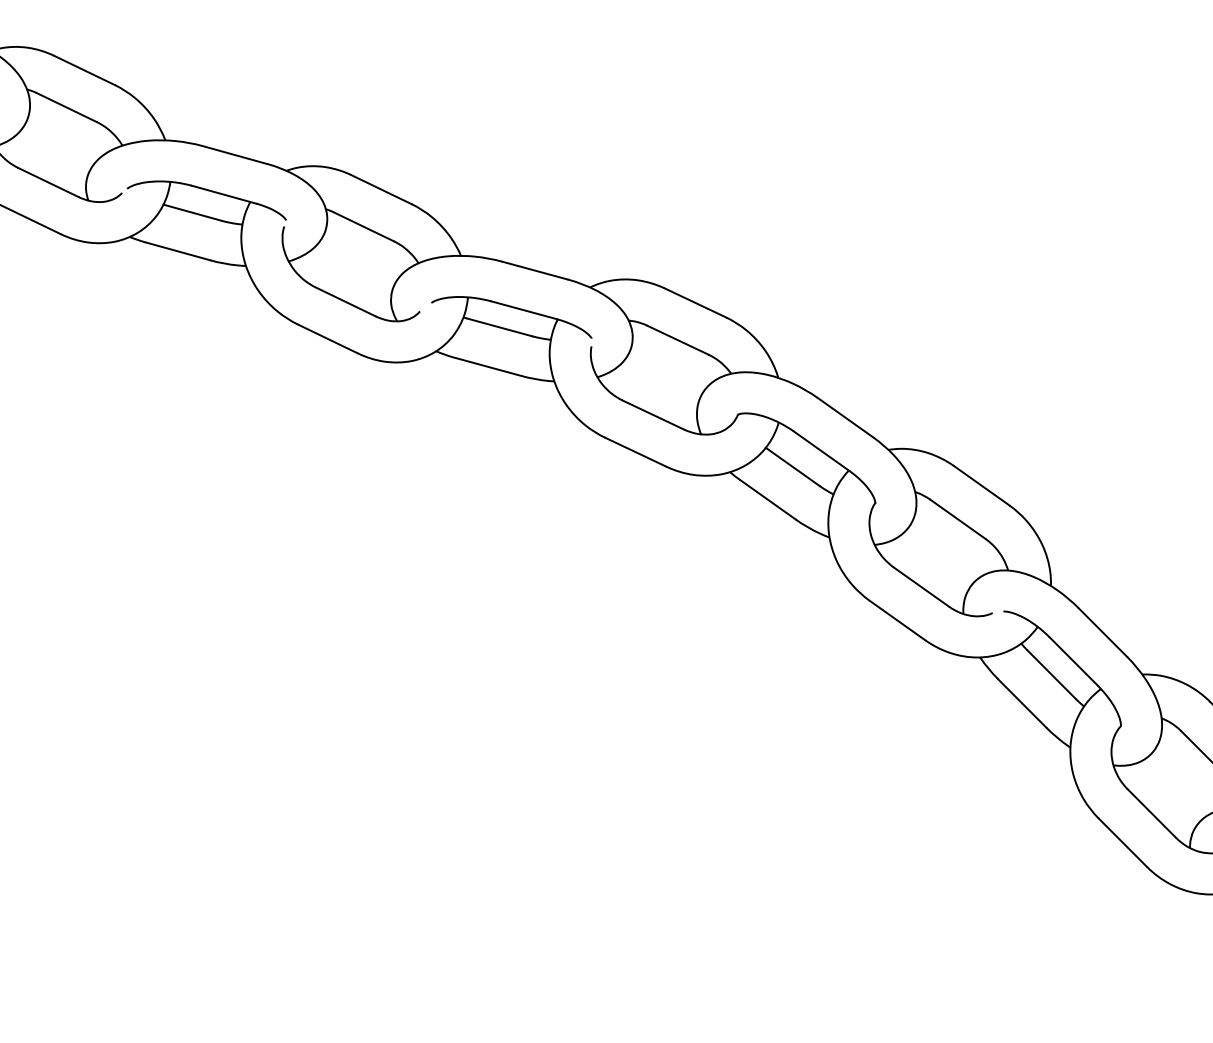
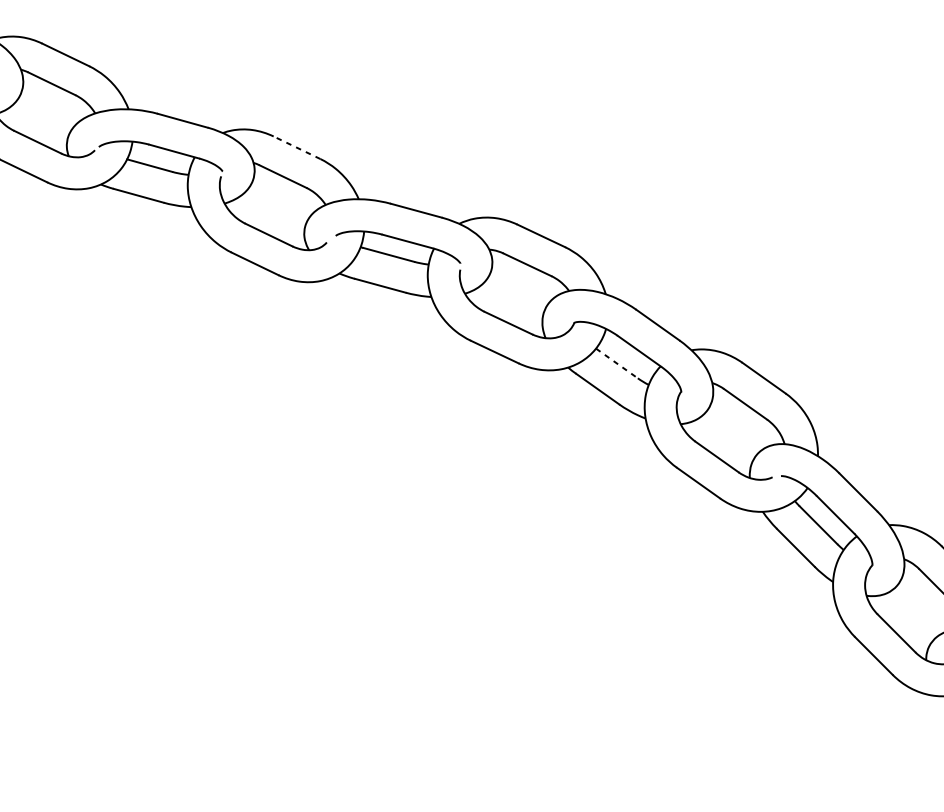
line: (381, 189) -> (296, 147), solid -> dashed
line: (792, 466) -> (616, 363), solid -> dashed

